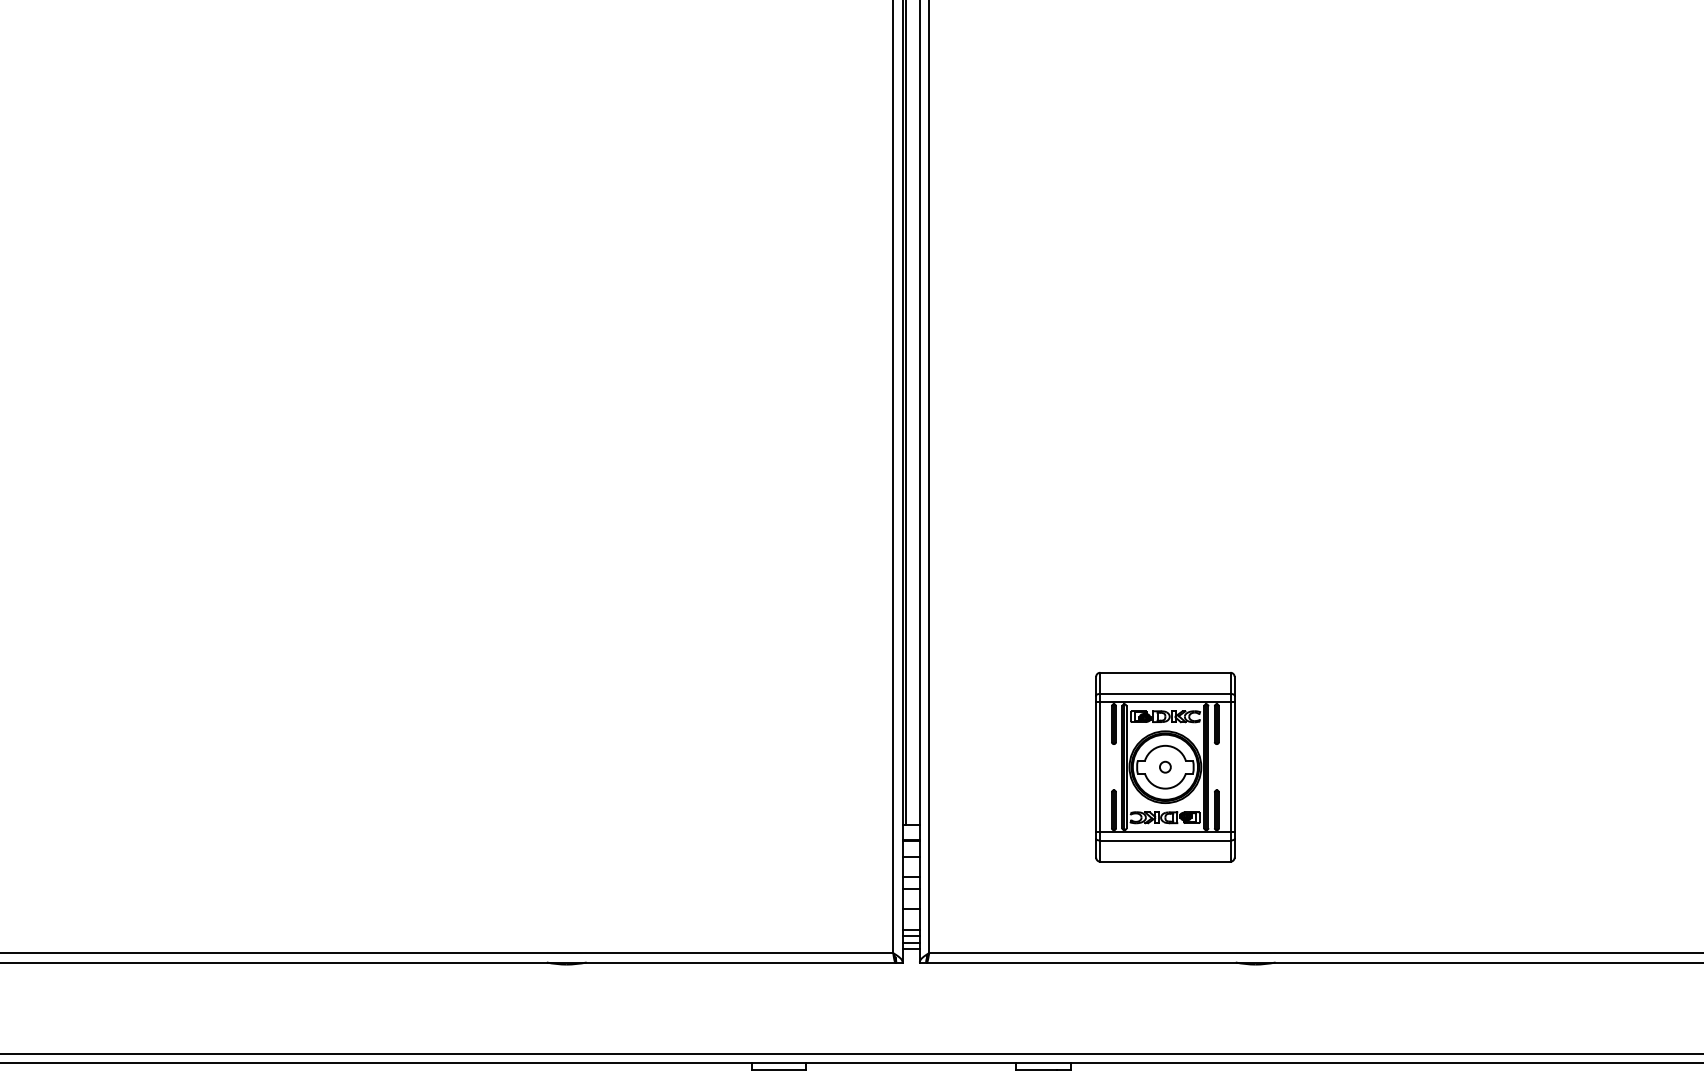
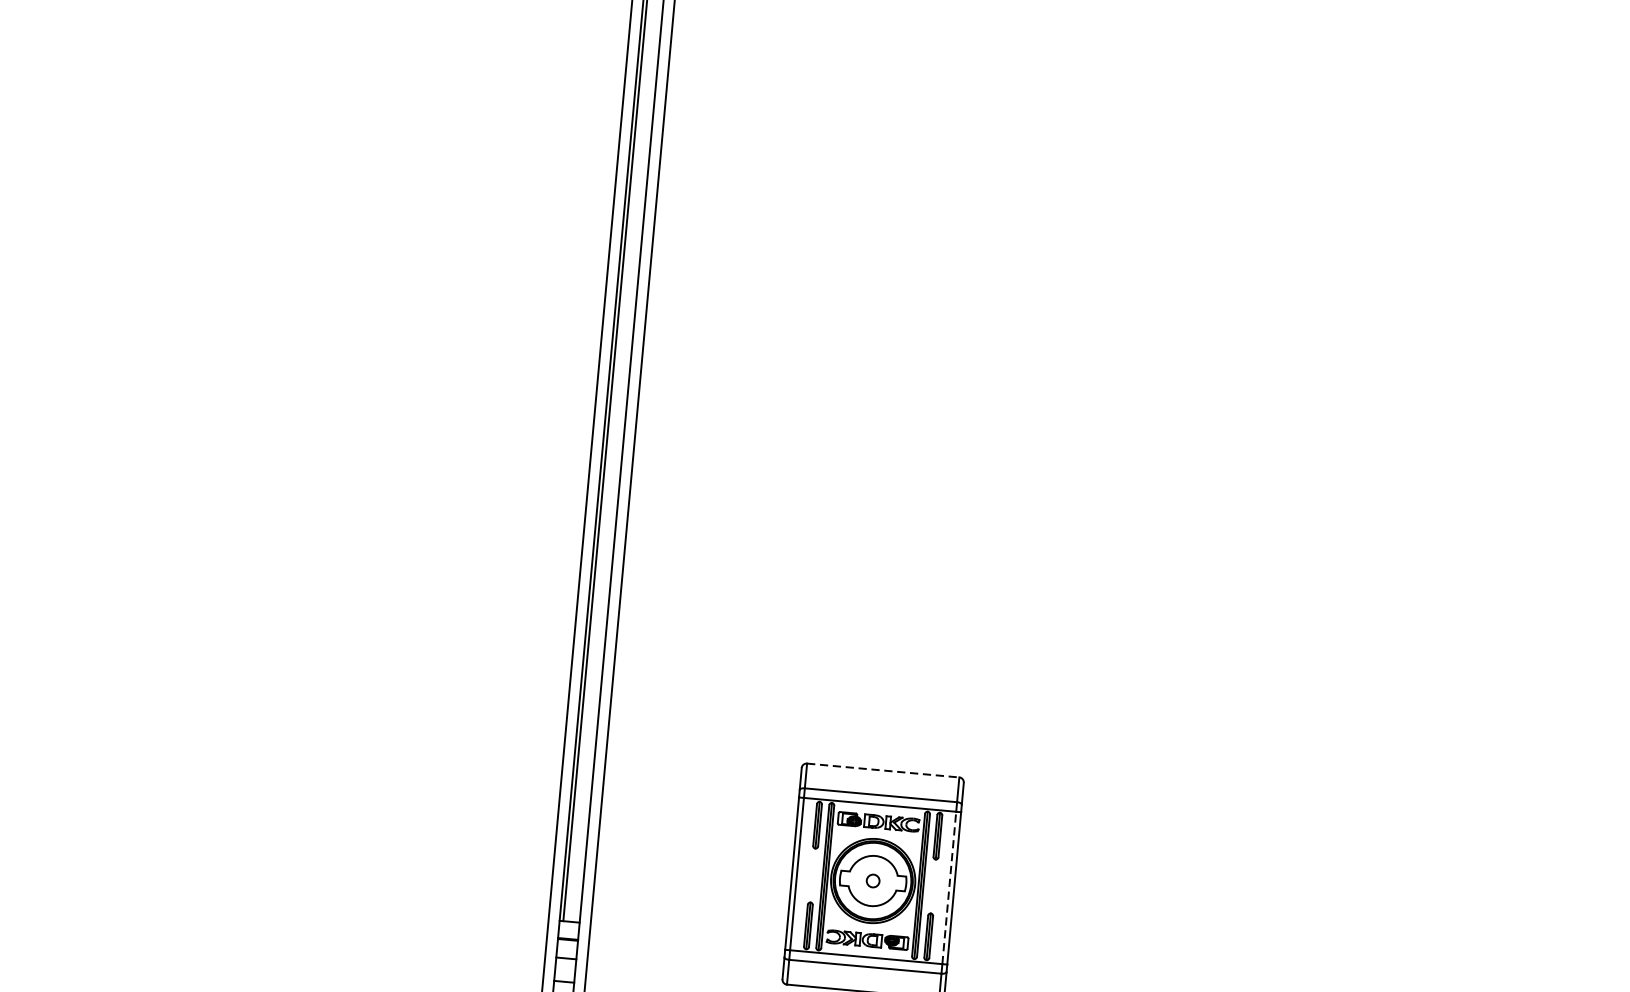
line: (1165, 672) -> (883, 770), solid -> dashed
line: (1230, 766) -> (949, 887), solid -> dashed

